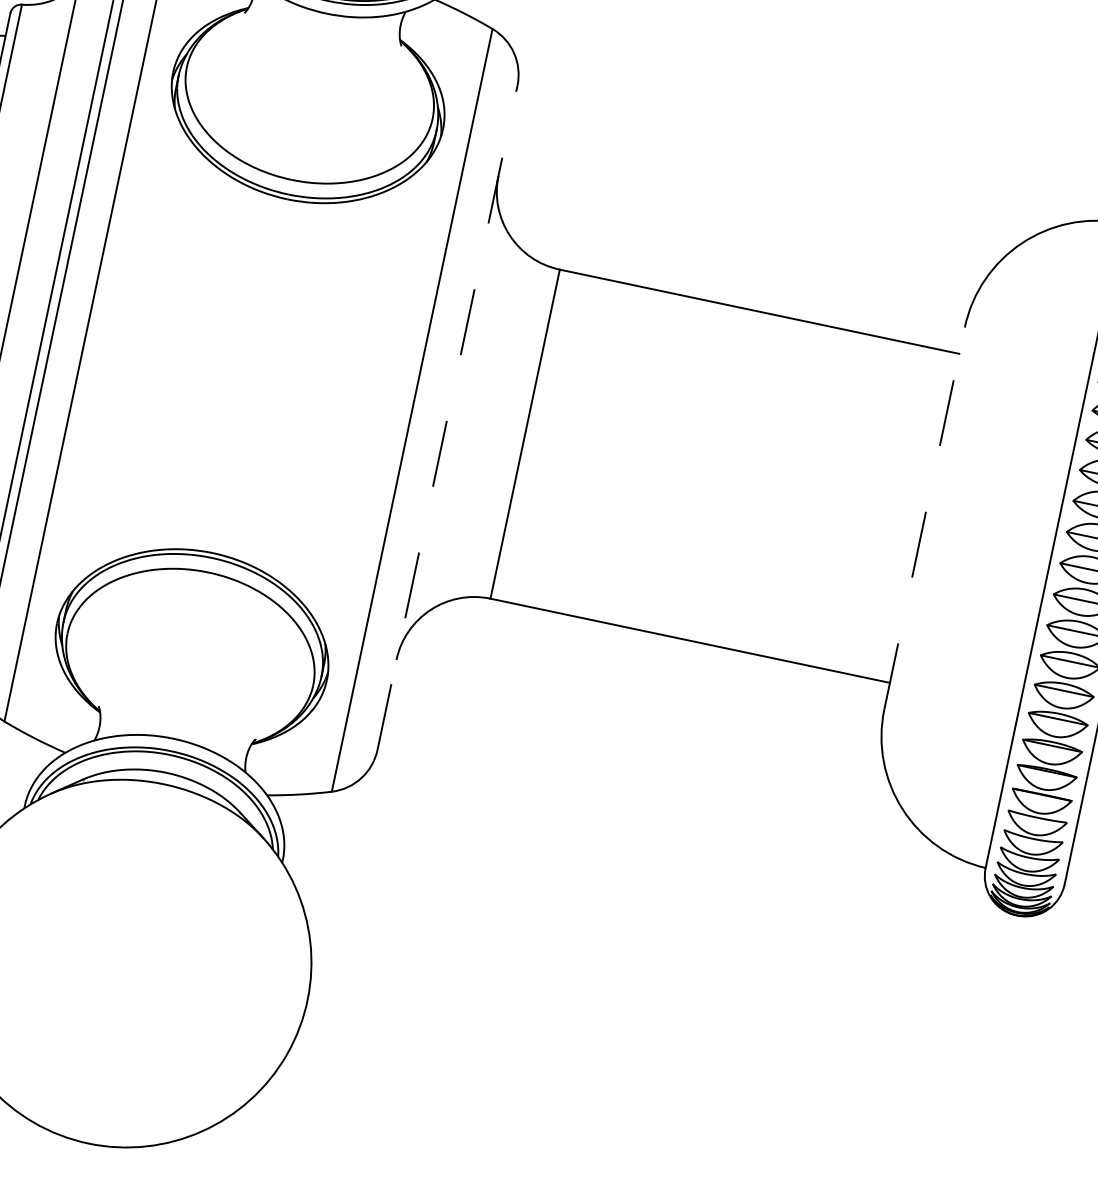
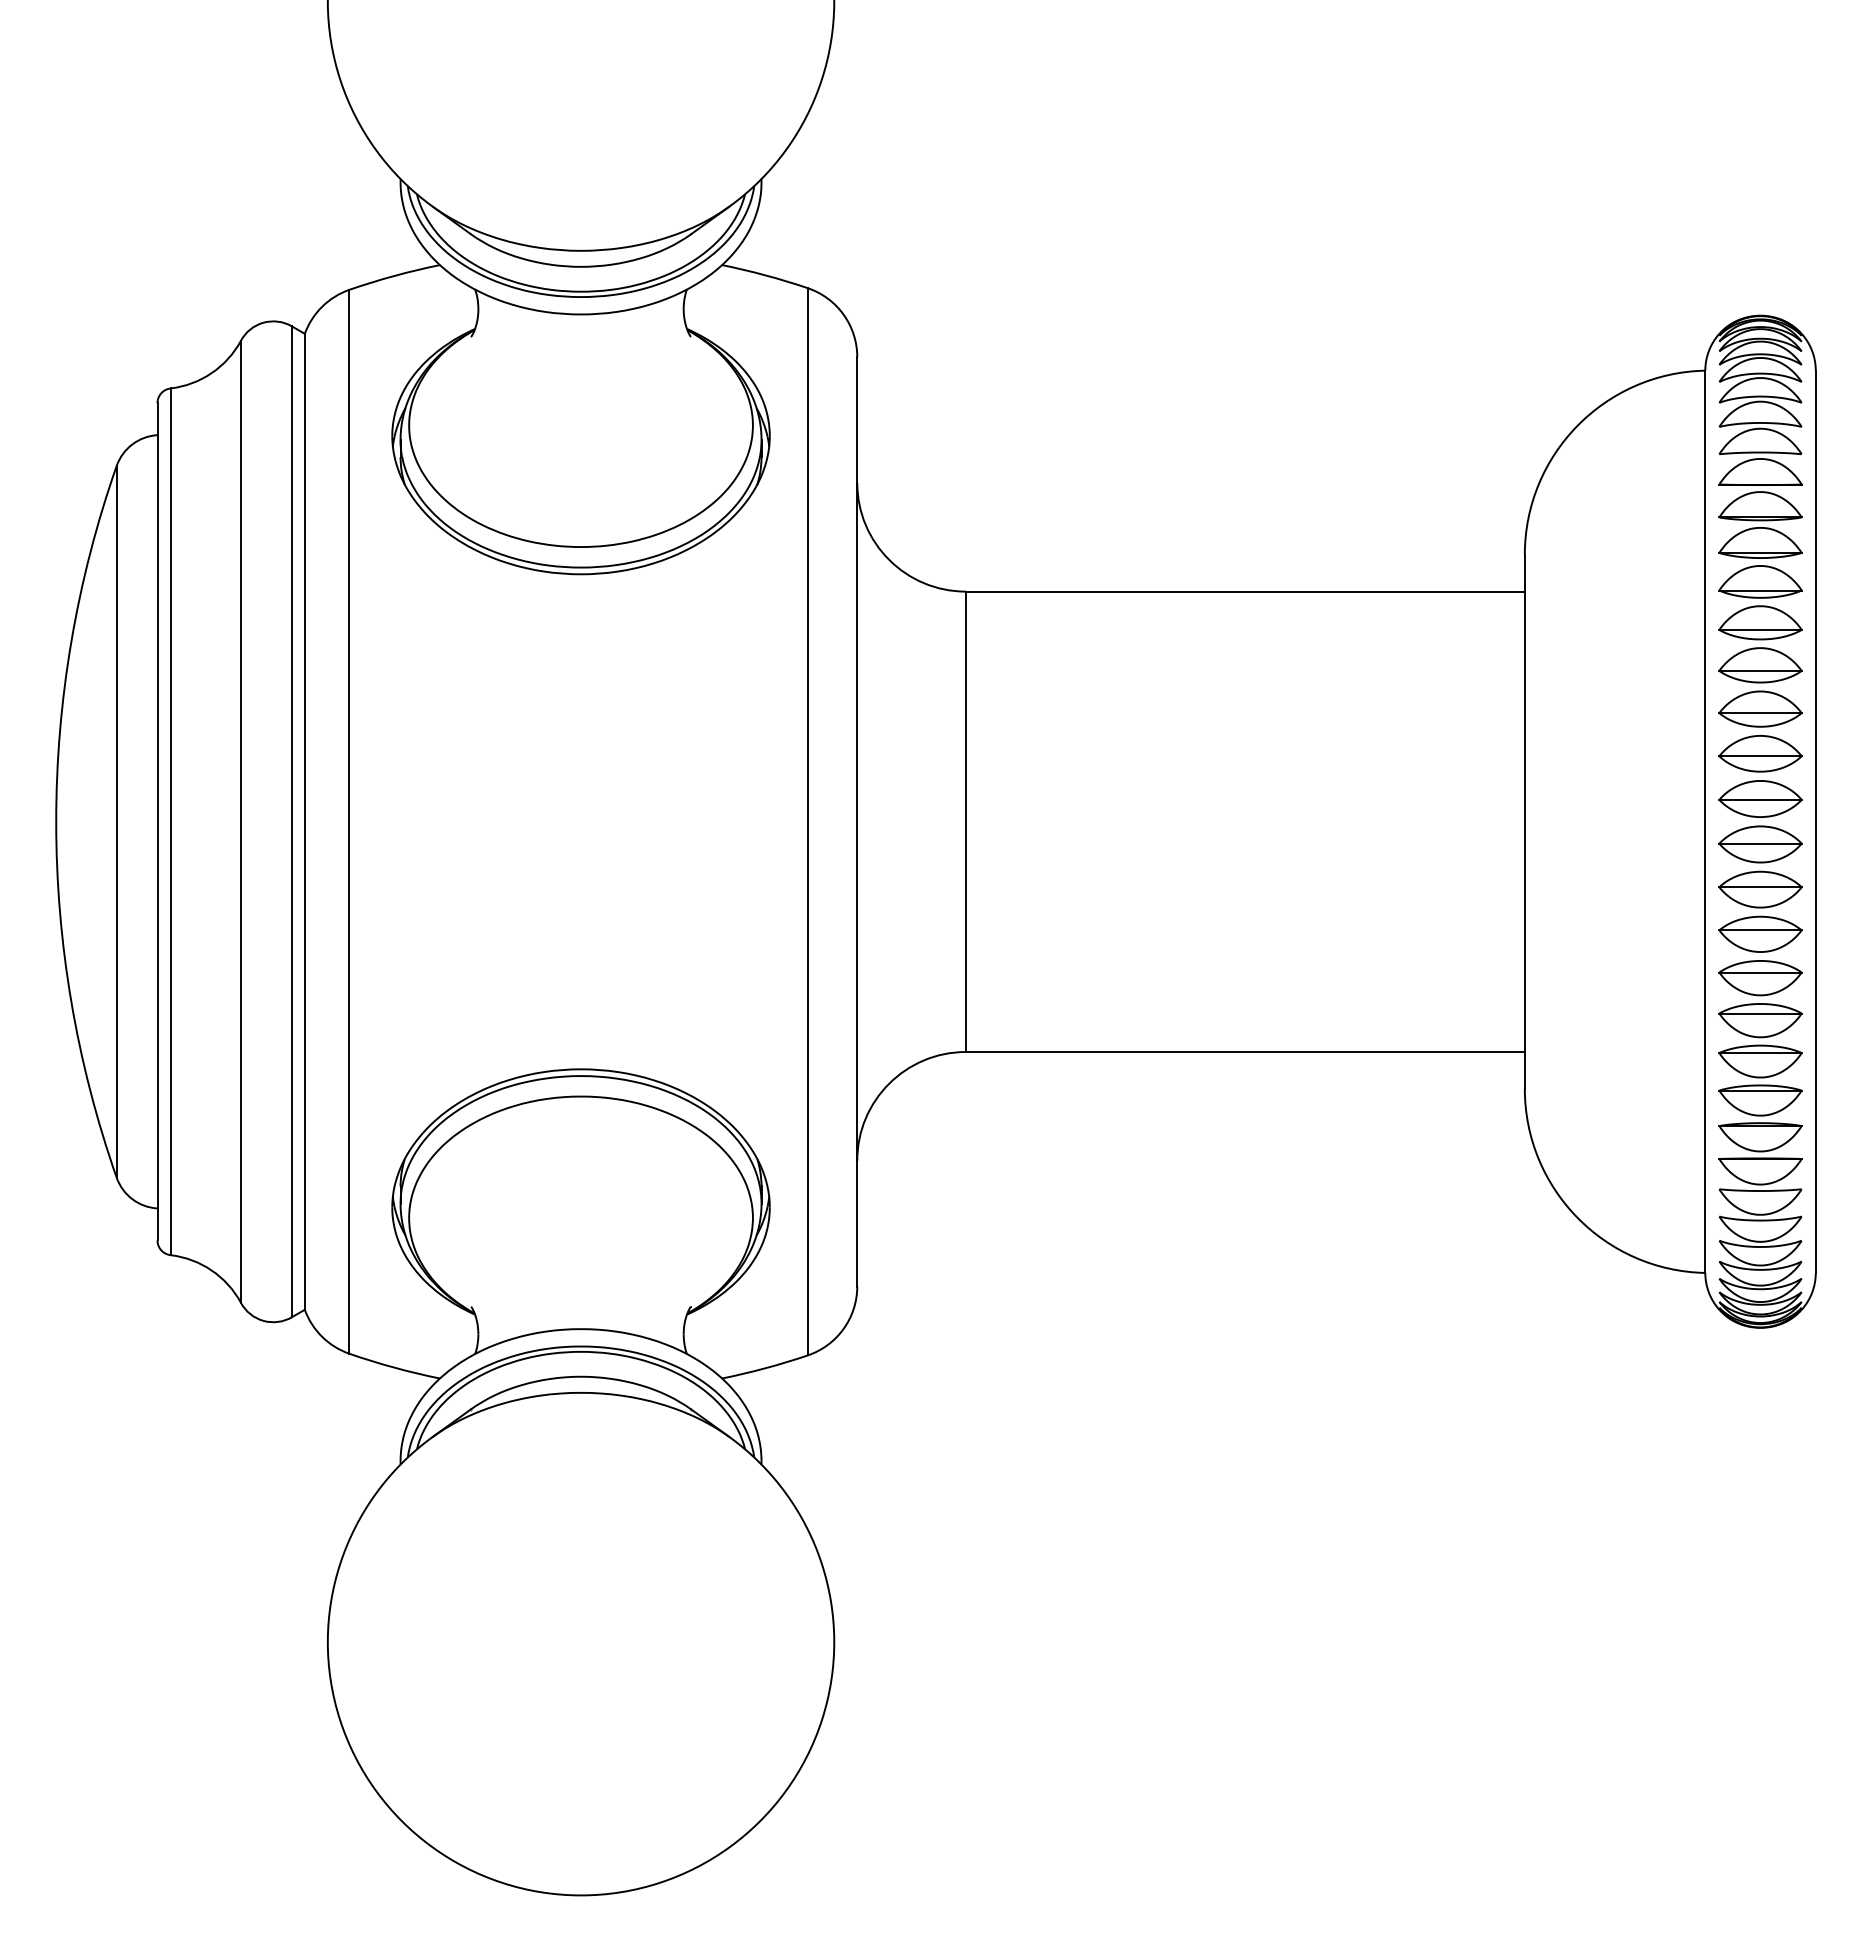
line: (447, 417) -> (857, 821), dashed -> solid
line: (924, 518) -> (1524, 821), dashed -> solid

